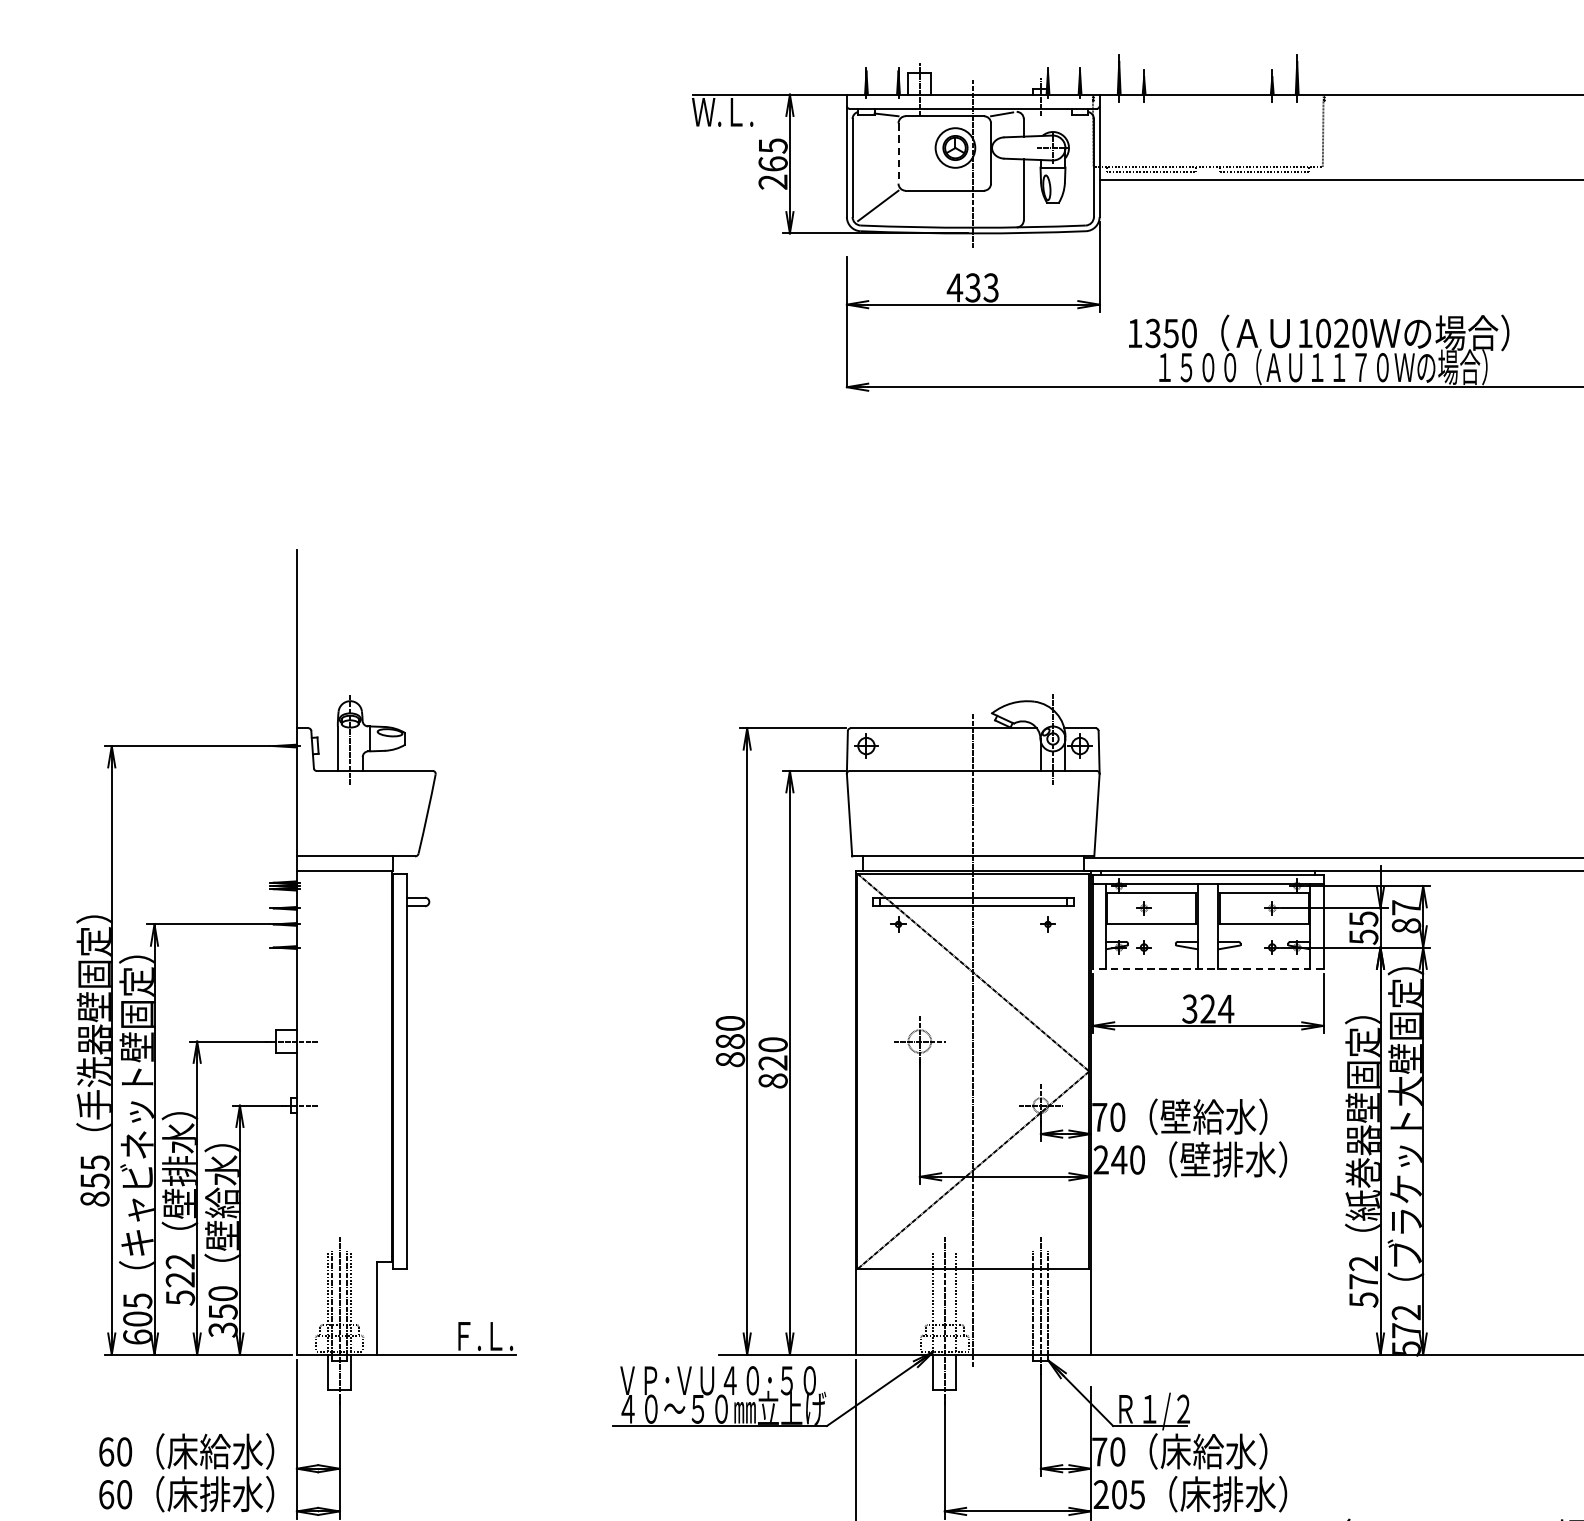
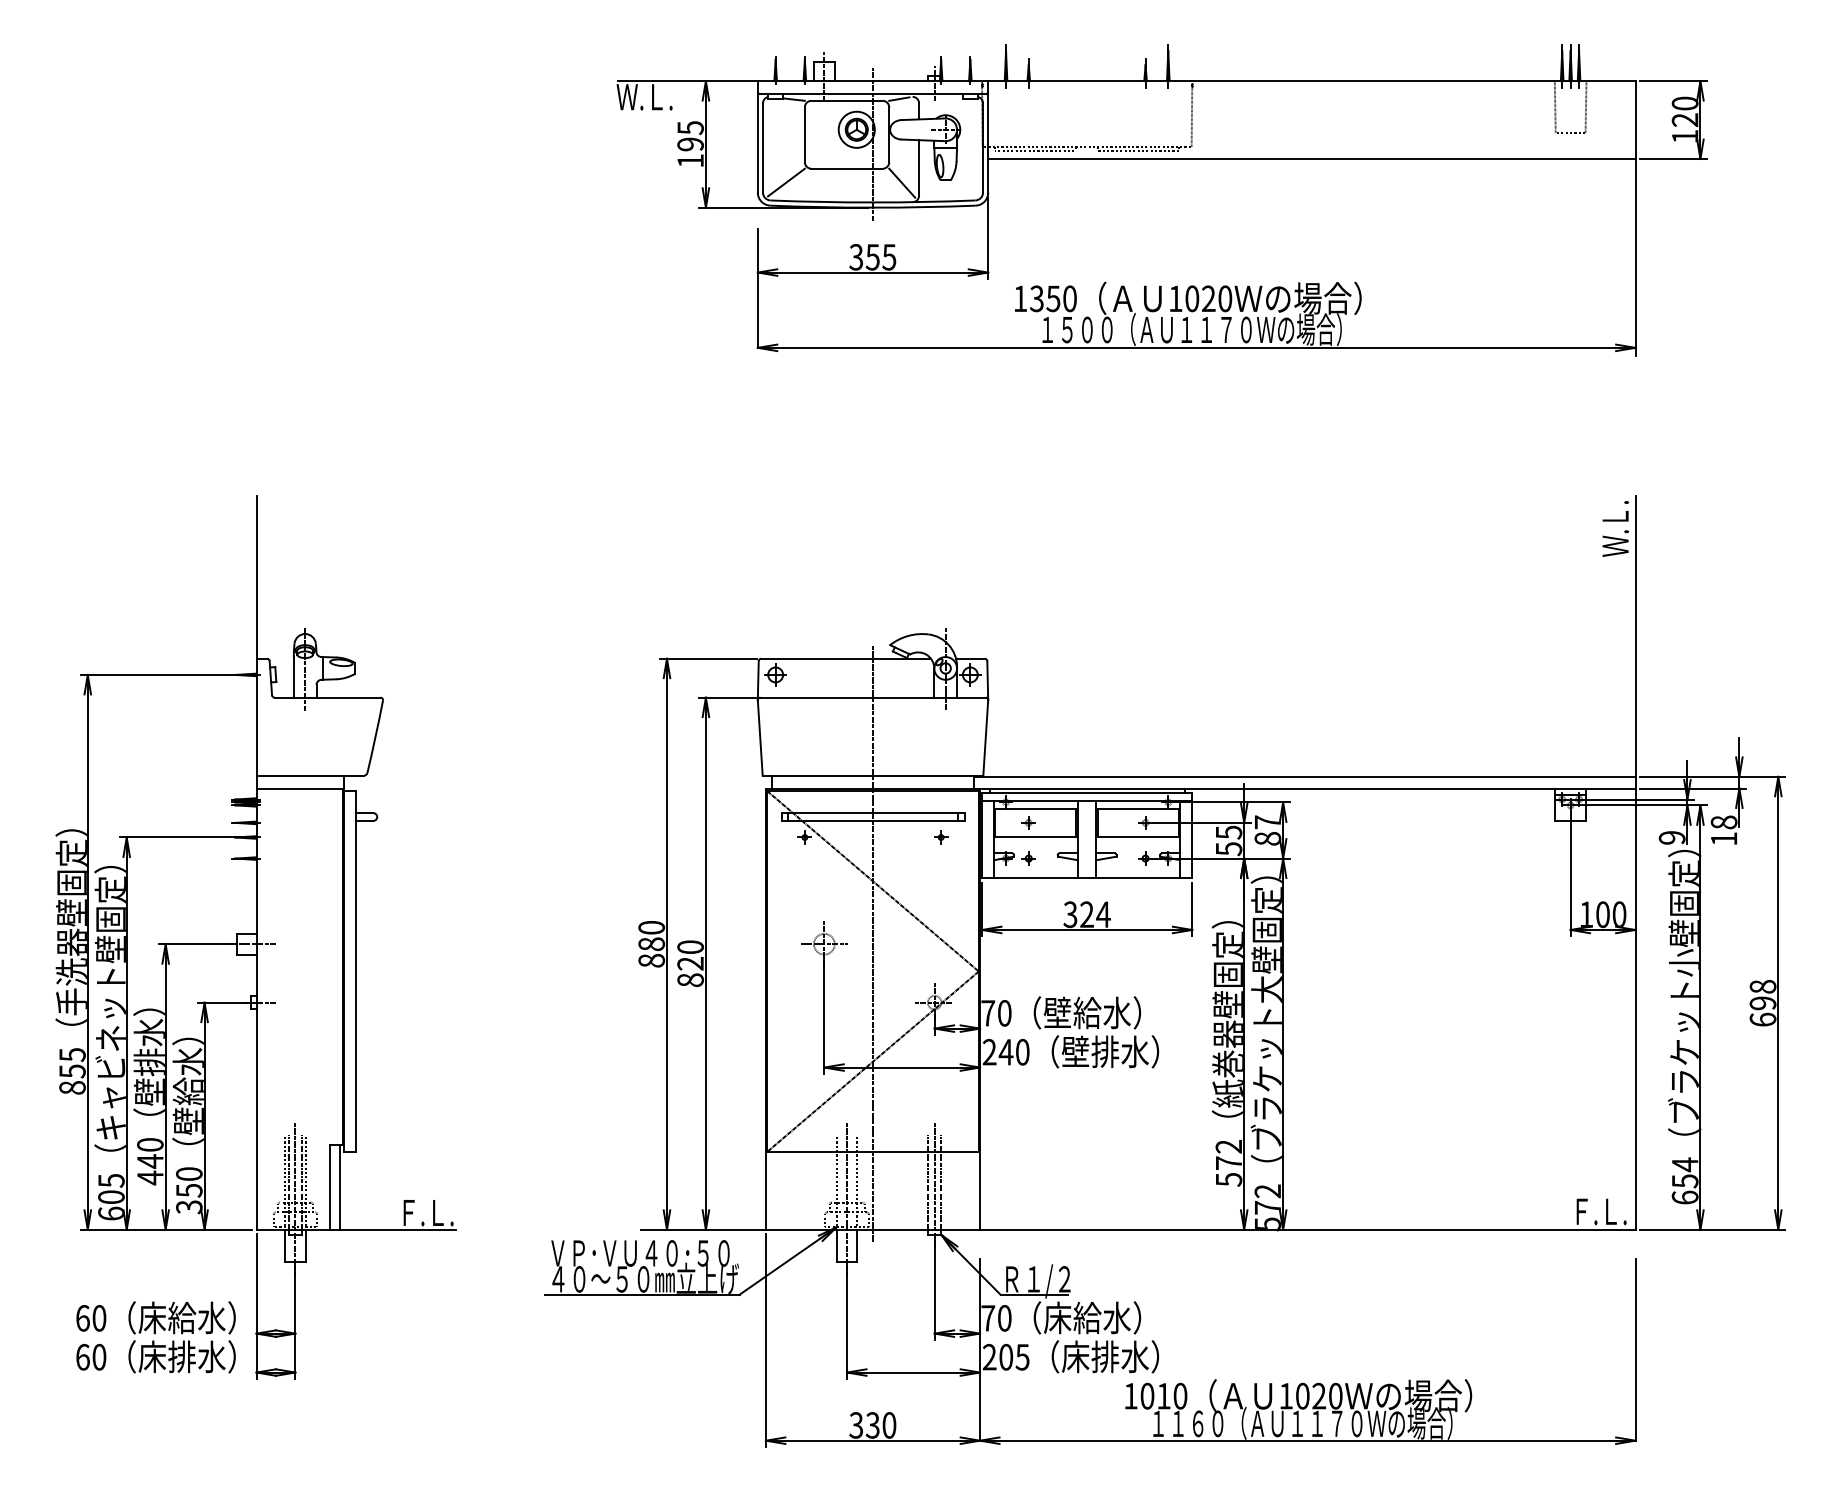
line: (898, 154) -> (804, 135), dashed -> solid
text: (773, 172) -> (690, 152), 265 -> 195
line: (1005, 205) -> (902, 182), added
text: (972, 287) -> (872, 256), 433 -> 355
line: (1207, 969) -> (1086, 878), dashed -> solid
text: (180, 1279) -> (150, 1161), 522 -> 440
line: (387, 1308) -> (339, 1187), added

